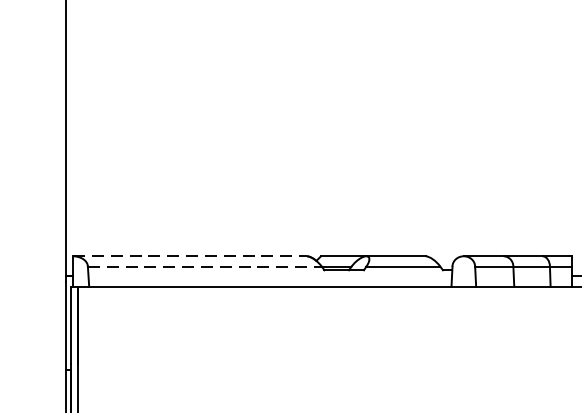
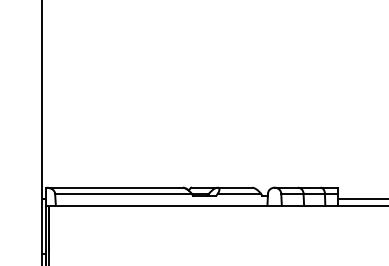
line: (191, 255) -> (115, 187), dashed -> solid
line: (204, 266) -> (123, 193), dashed -> solid

